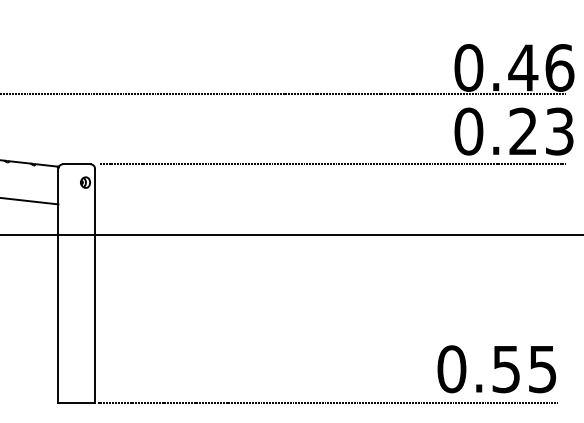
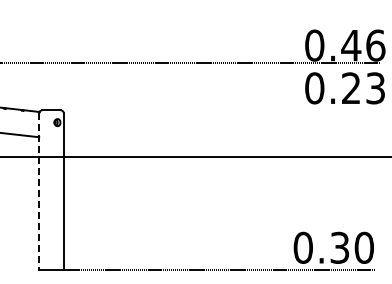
line: (332, 164) -> (223, 110), removed
line: (58, 286) -> (39, 192), solid -> dashed
text: (525, 368) -> (352, 247), 0.55 -> 0.30

